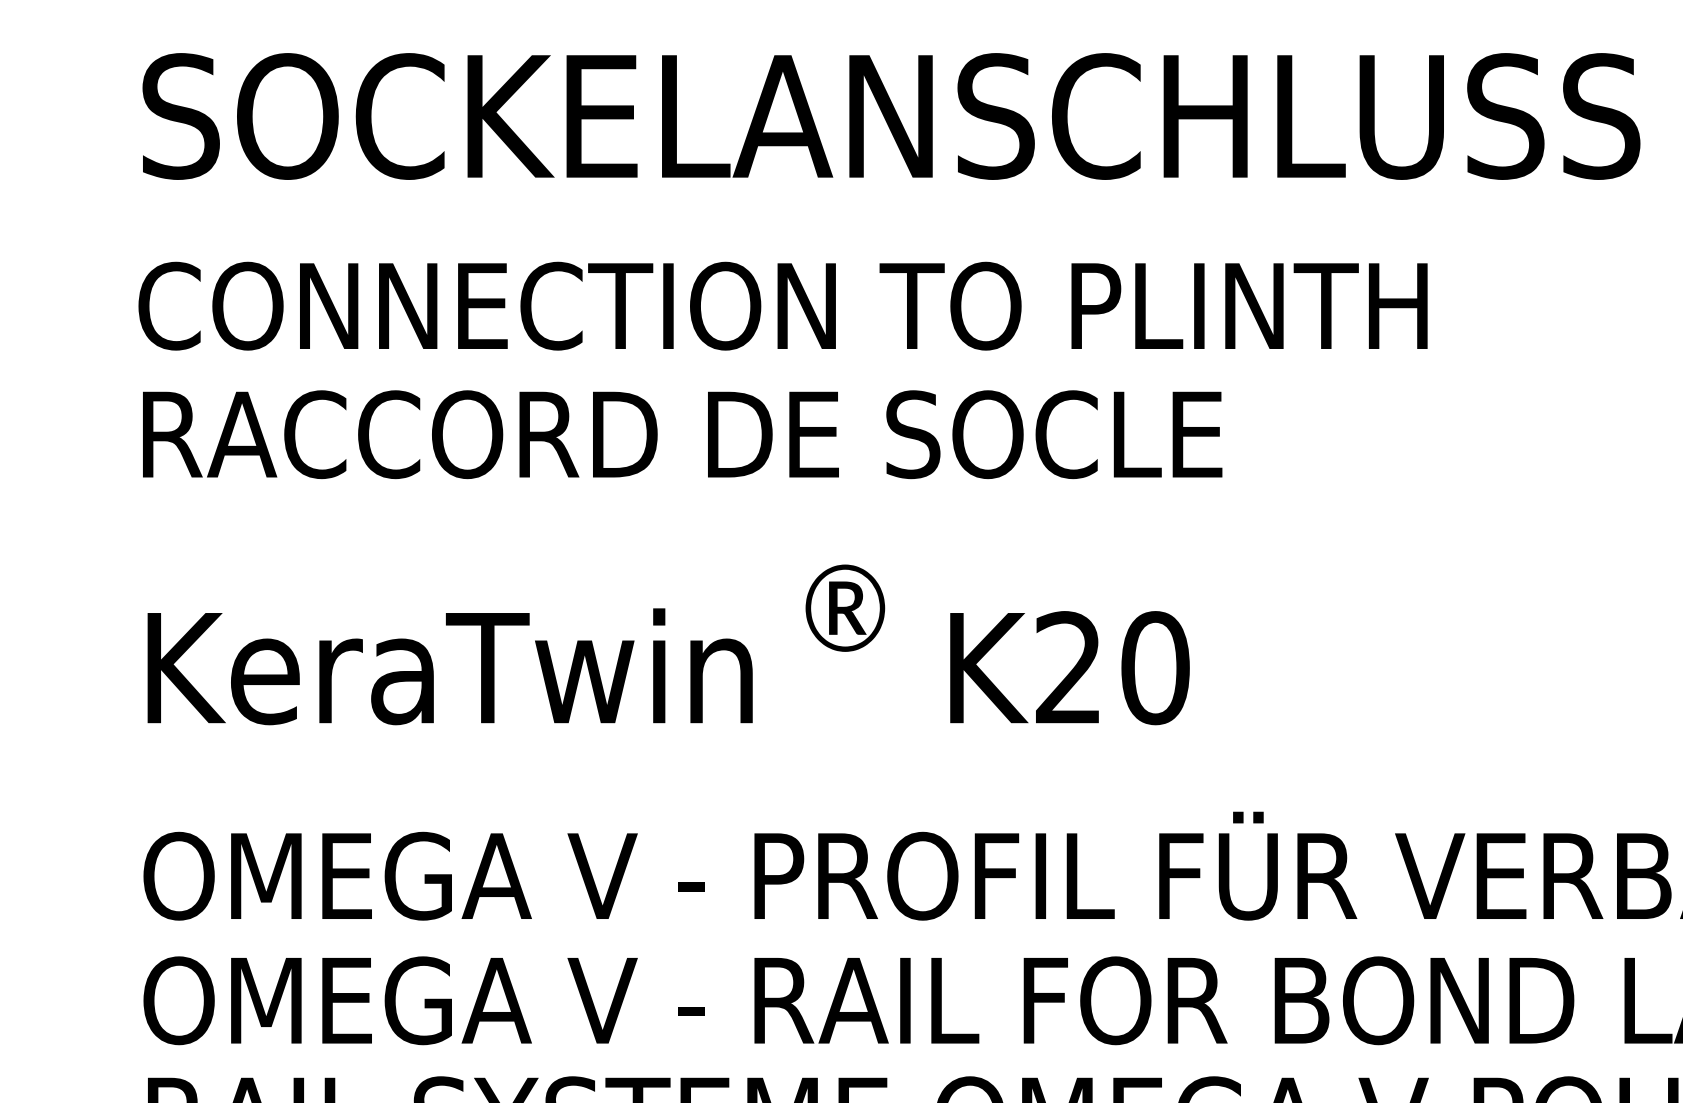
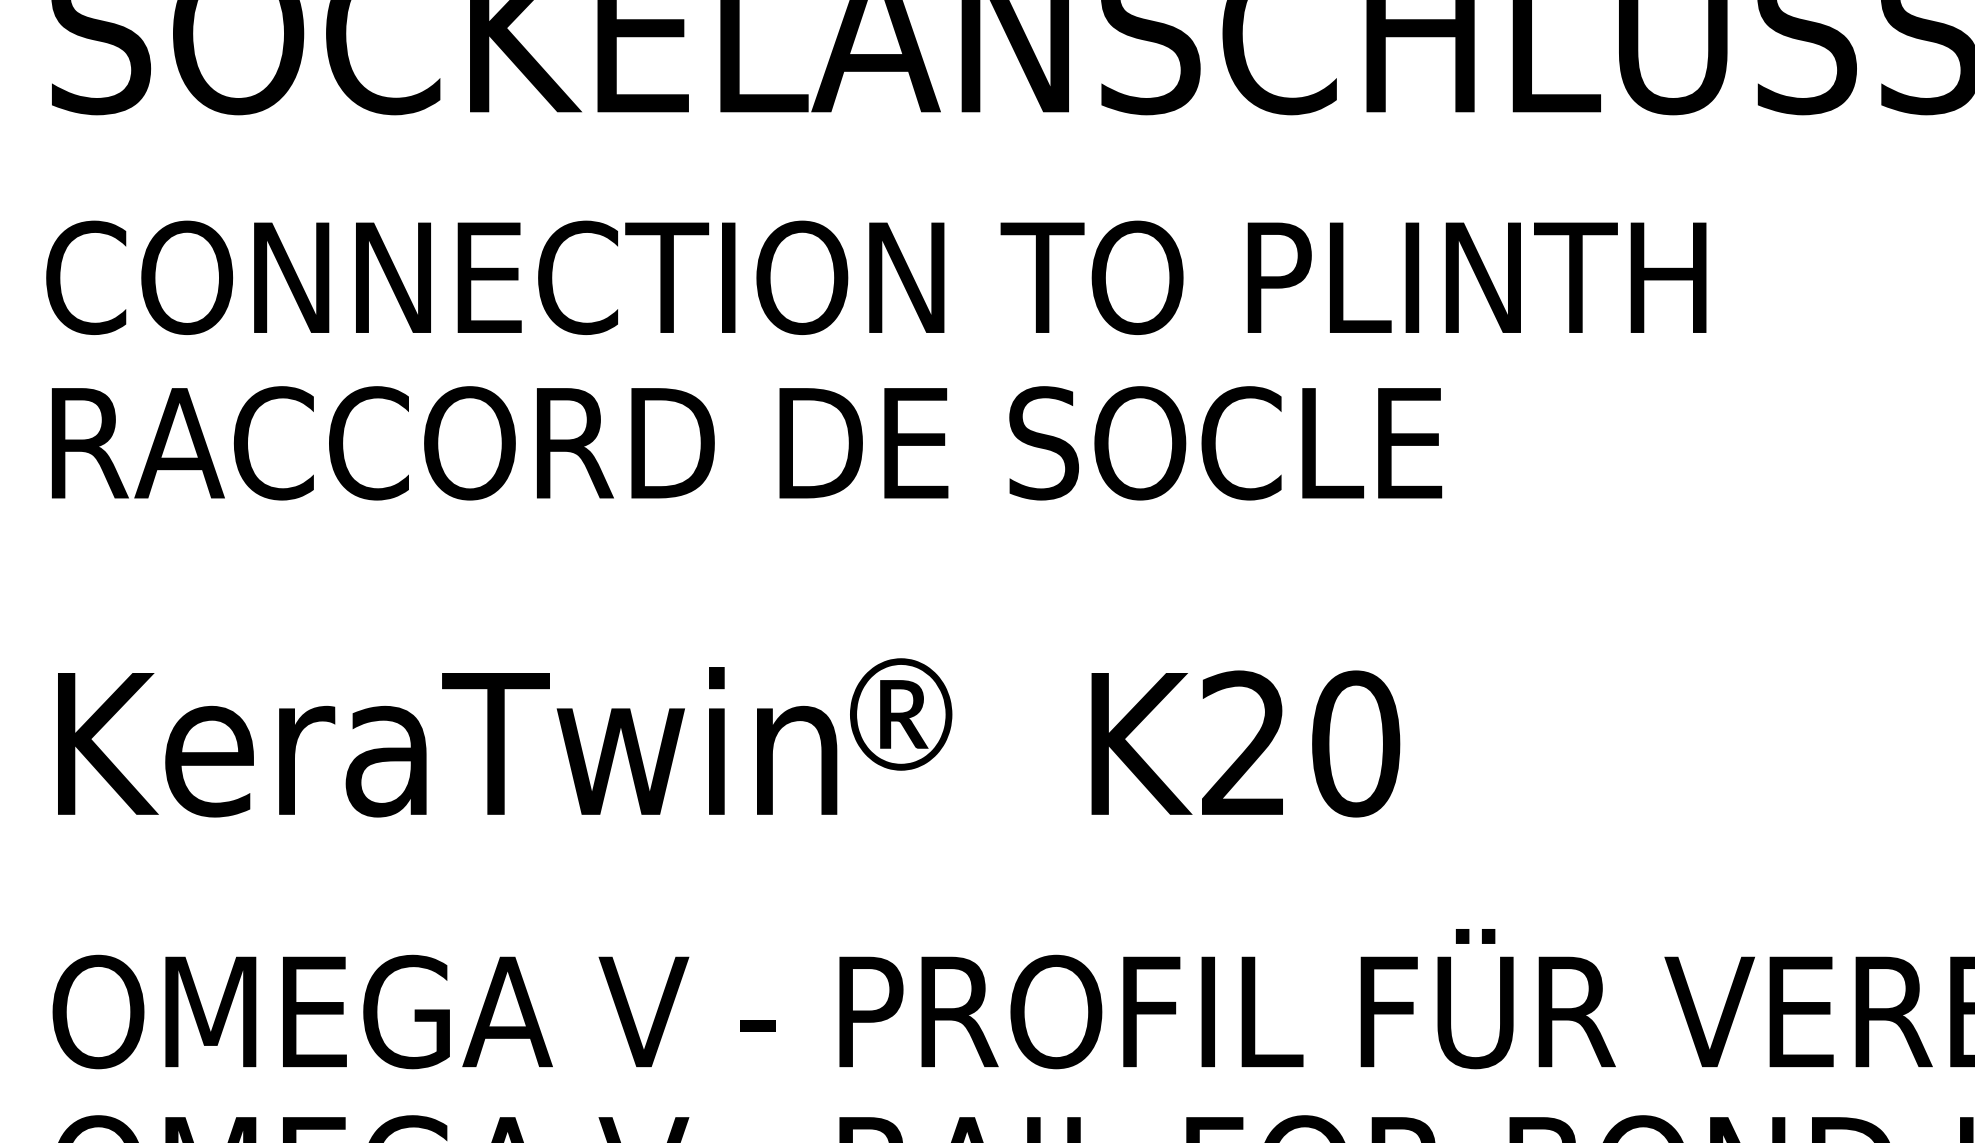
text: (845, 607) -> (901, 713), moved

